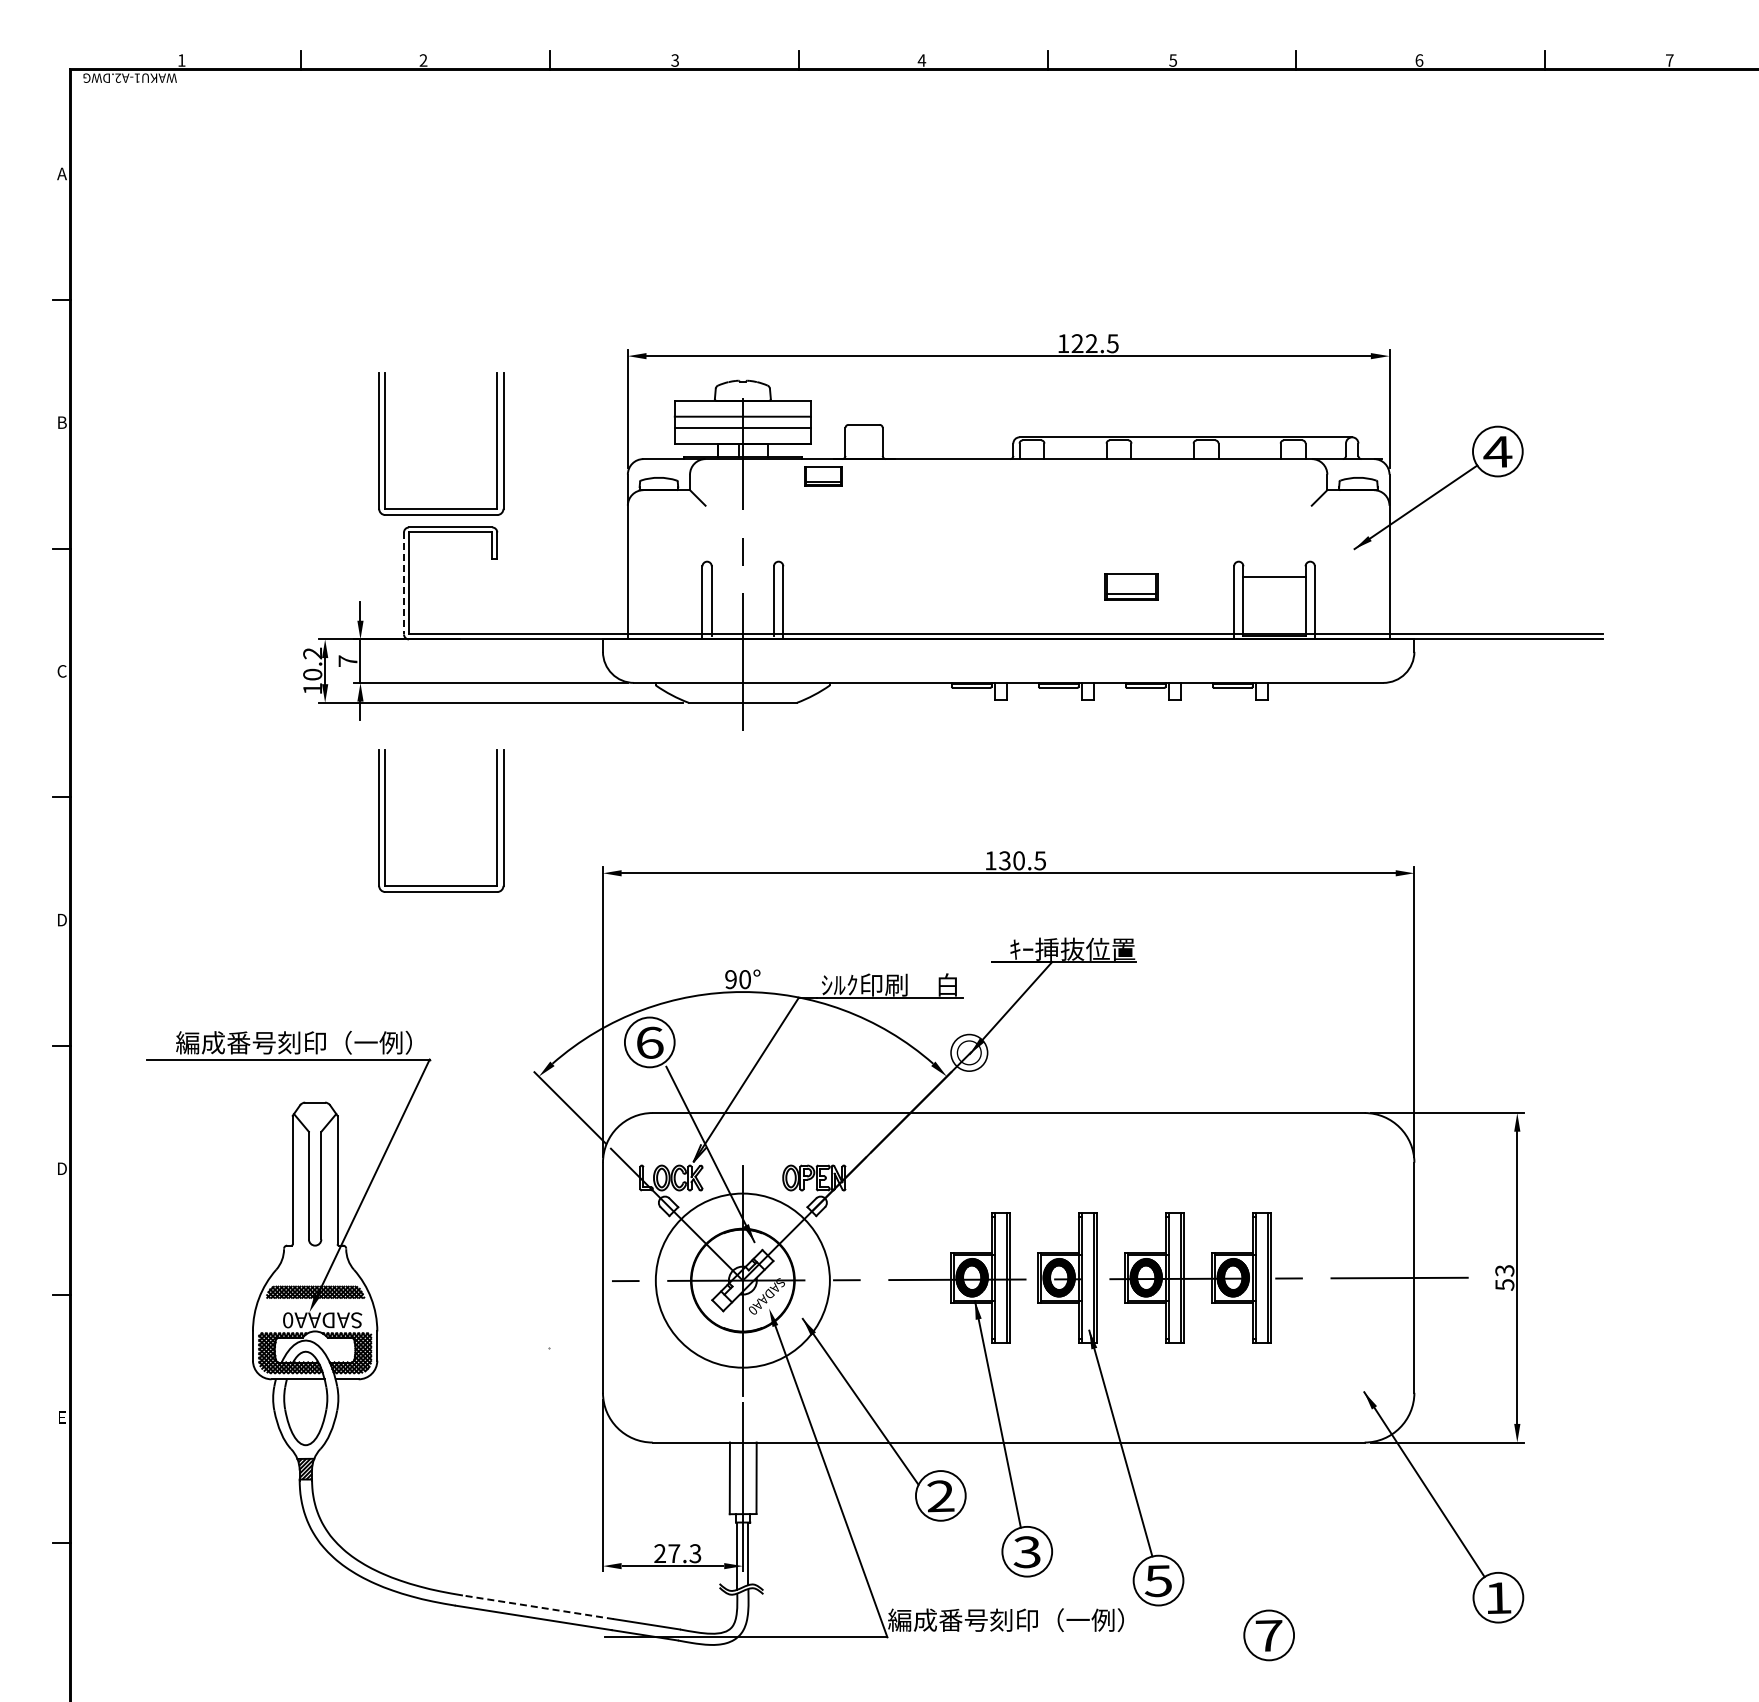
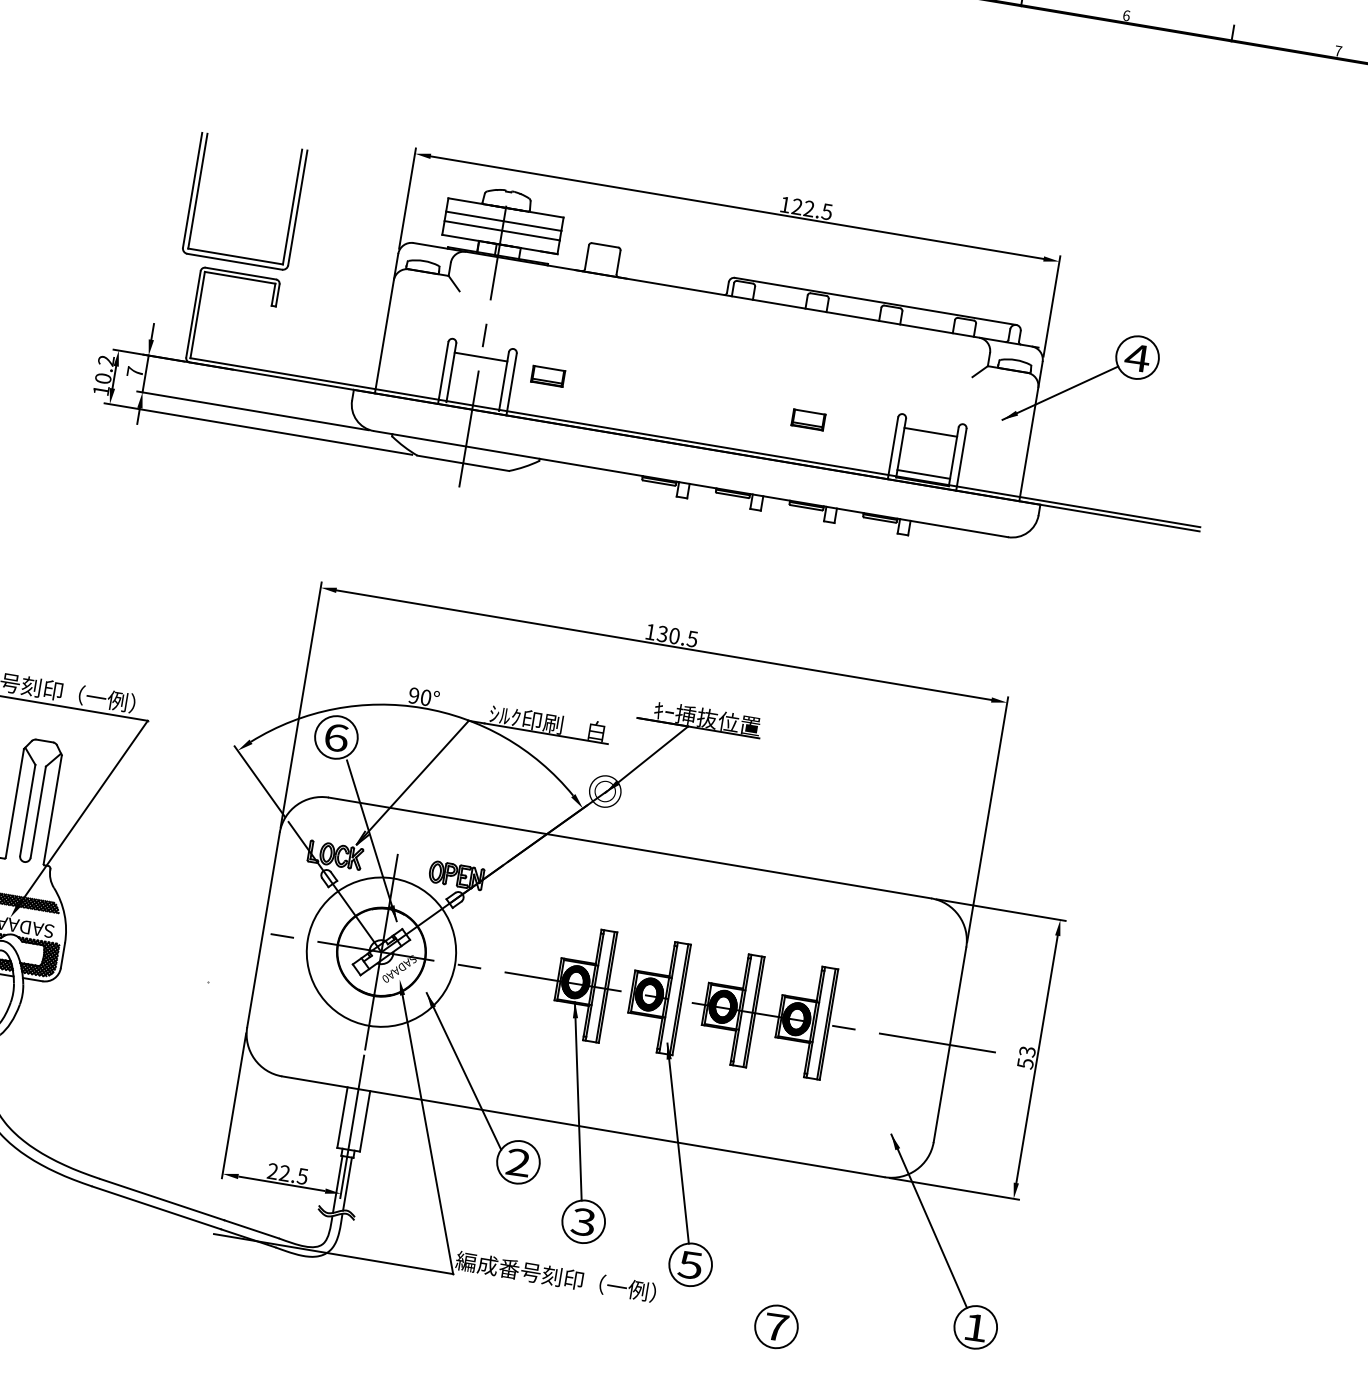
part: (823, 476) -> (547, 376), moved
line: (742, 577) -> (480, 357), added
line: (404, 583) -> (193, 314), dashed -> solid
part: (1131, 586) -> (808, 419), size x0.71
line: (1274, 626) -> (923, 474), added
part: (496, 820) -> (238, 528), removed
text: (684, 1553) -> (293, 1174), 27.3 -> 22.5
line: (537, 1607) -> (161, 1199), dashed -> solid

